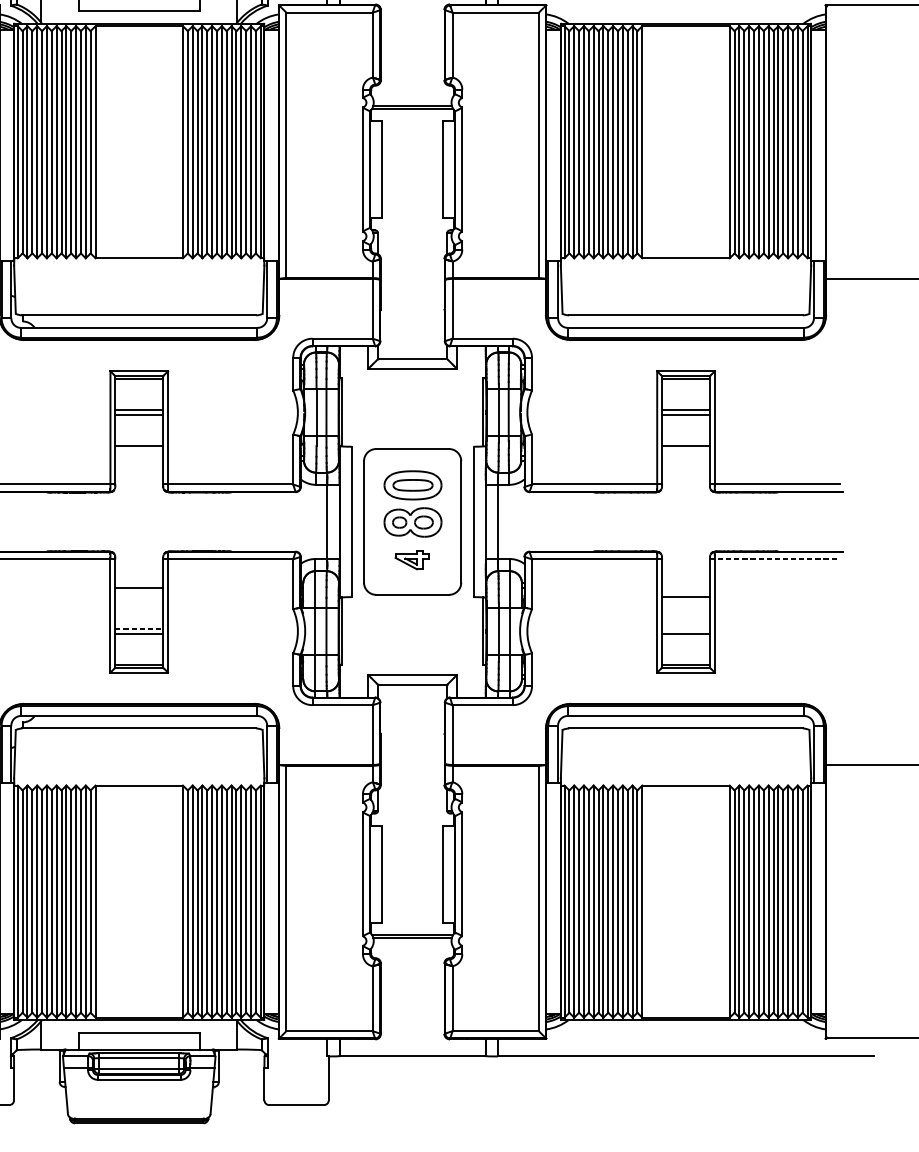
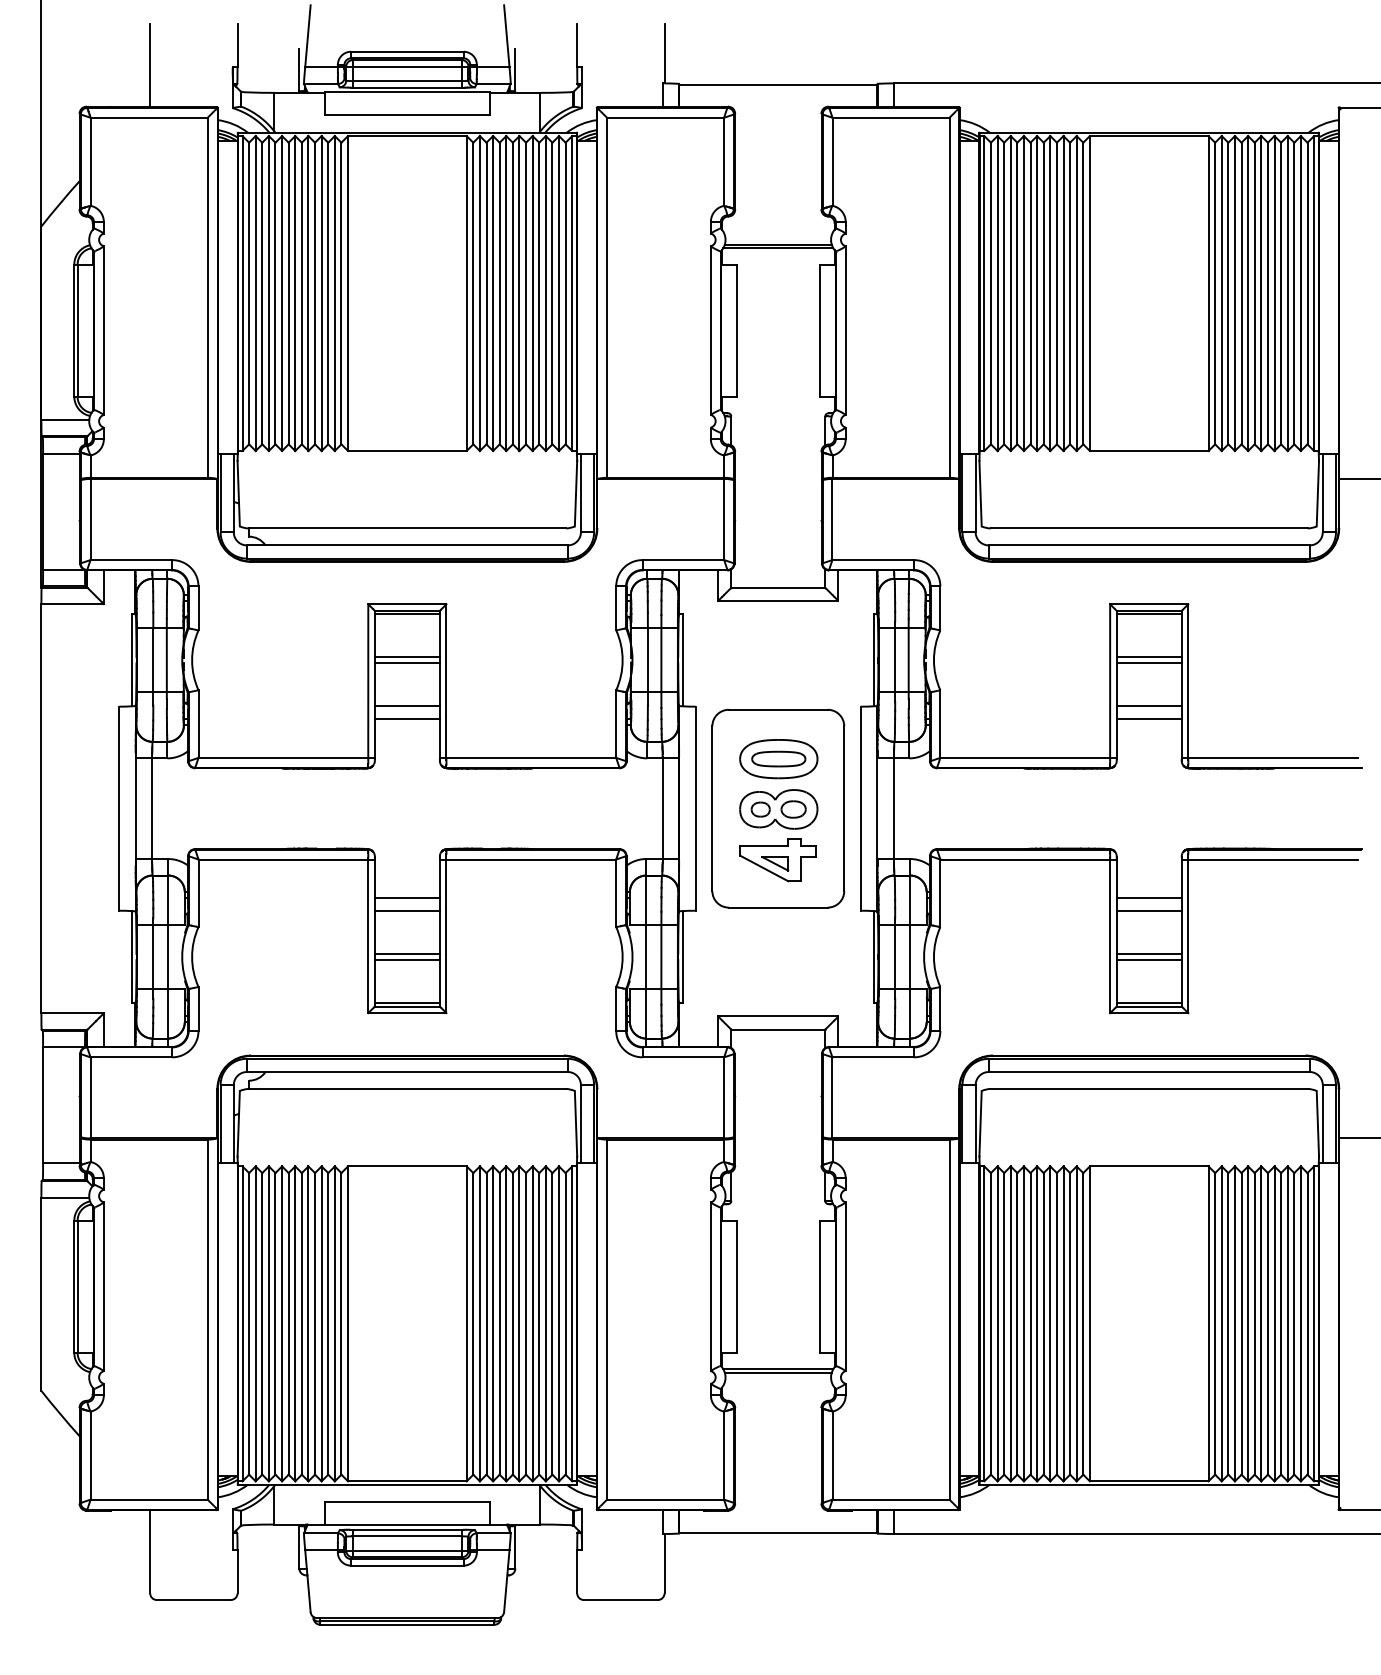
line: (138, 456) -> (406, 719), added
line: (685, 456) -> (1148, 719), added
line: (775, 559) -> (1270, 859), dashed -> solid
part: (412, 560) -> (777, 860), size x1.67
line: (685, 587) -> (1148, 897), added
line: (138, 597) -> (406, 911), added
line: (139, 628) -> (407, 953), dashed -> solid
line: (685, 628) -> (1148, 953), added

